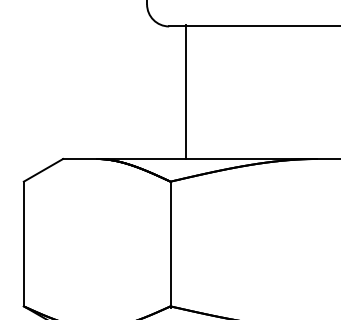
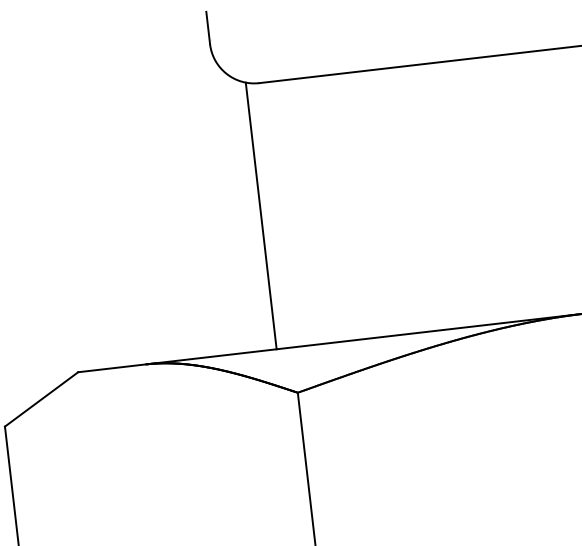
line: (185, 91) -> (260, 214), moved

